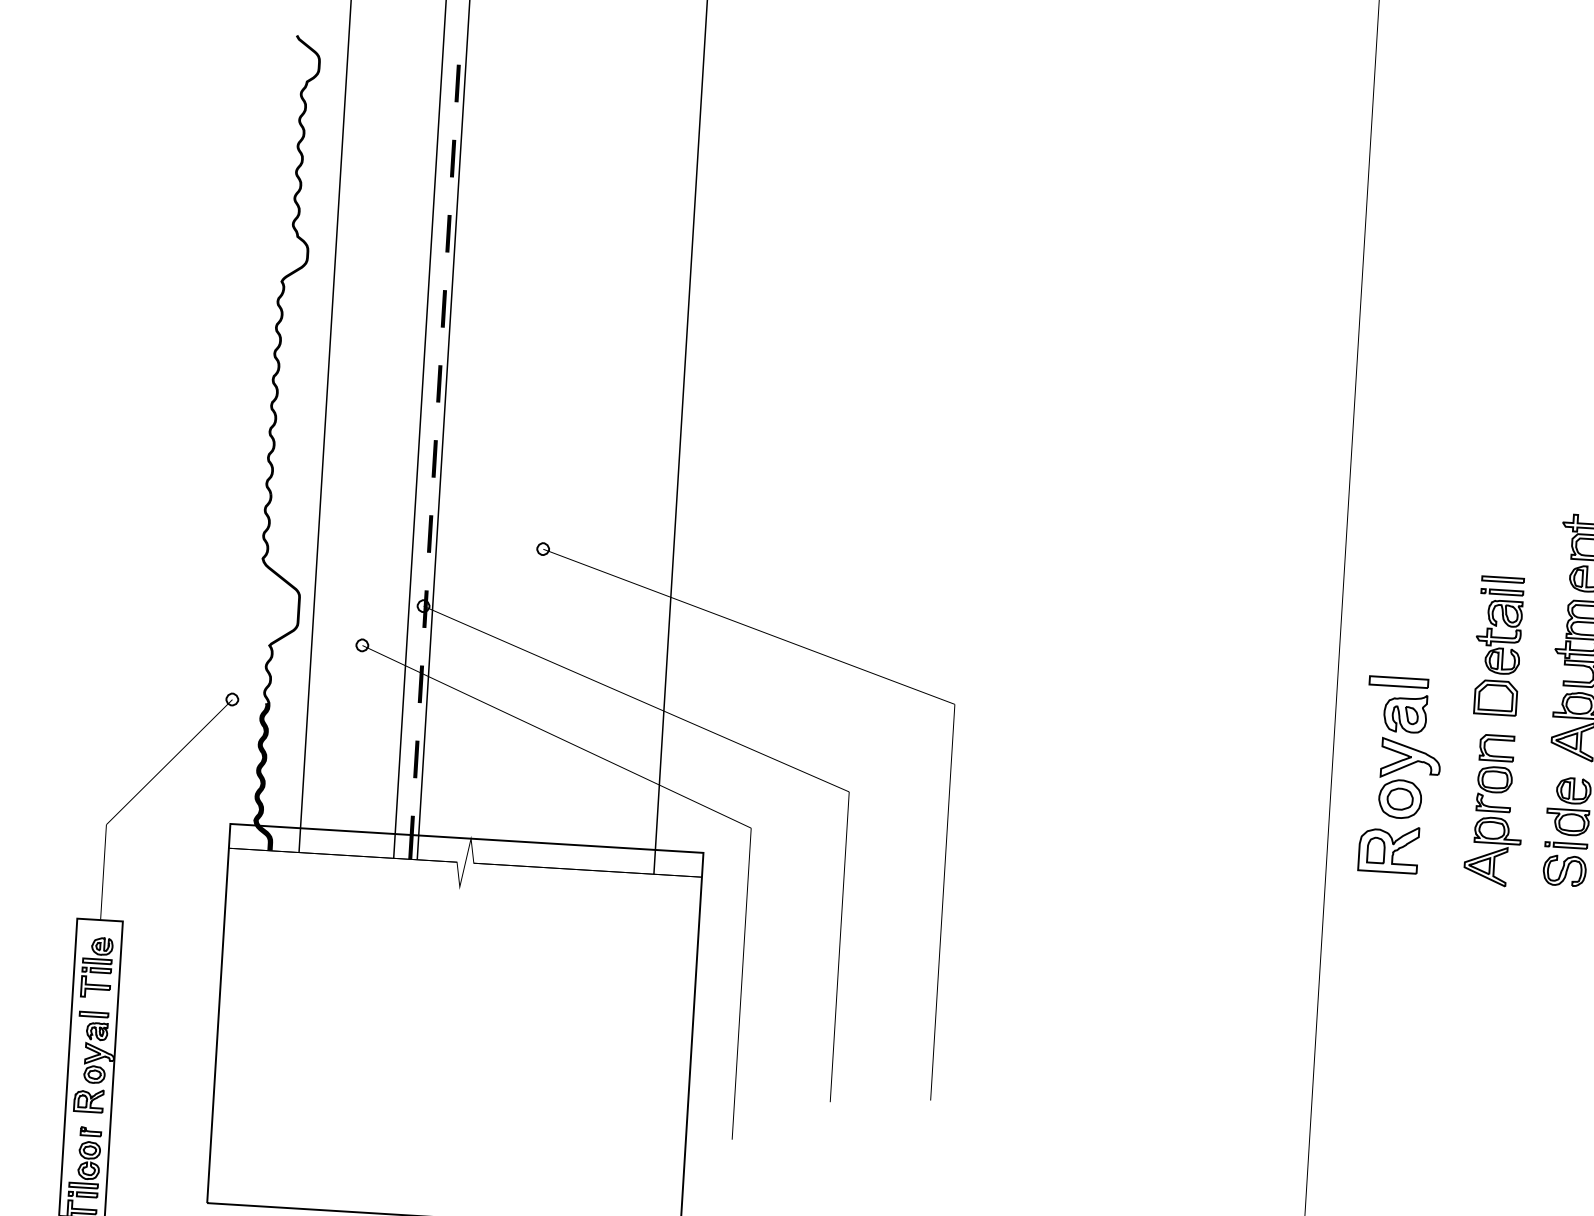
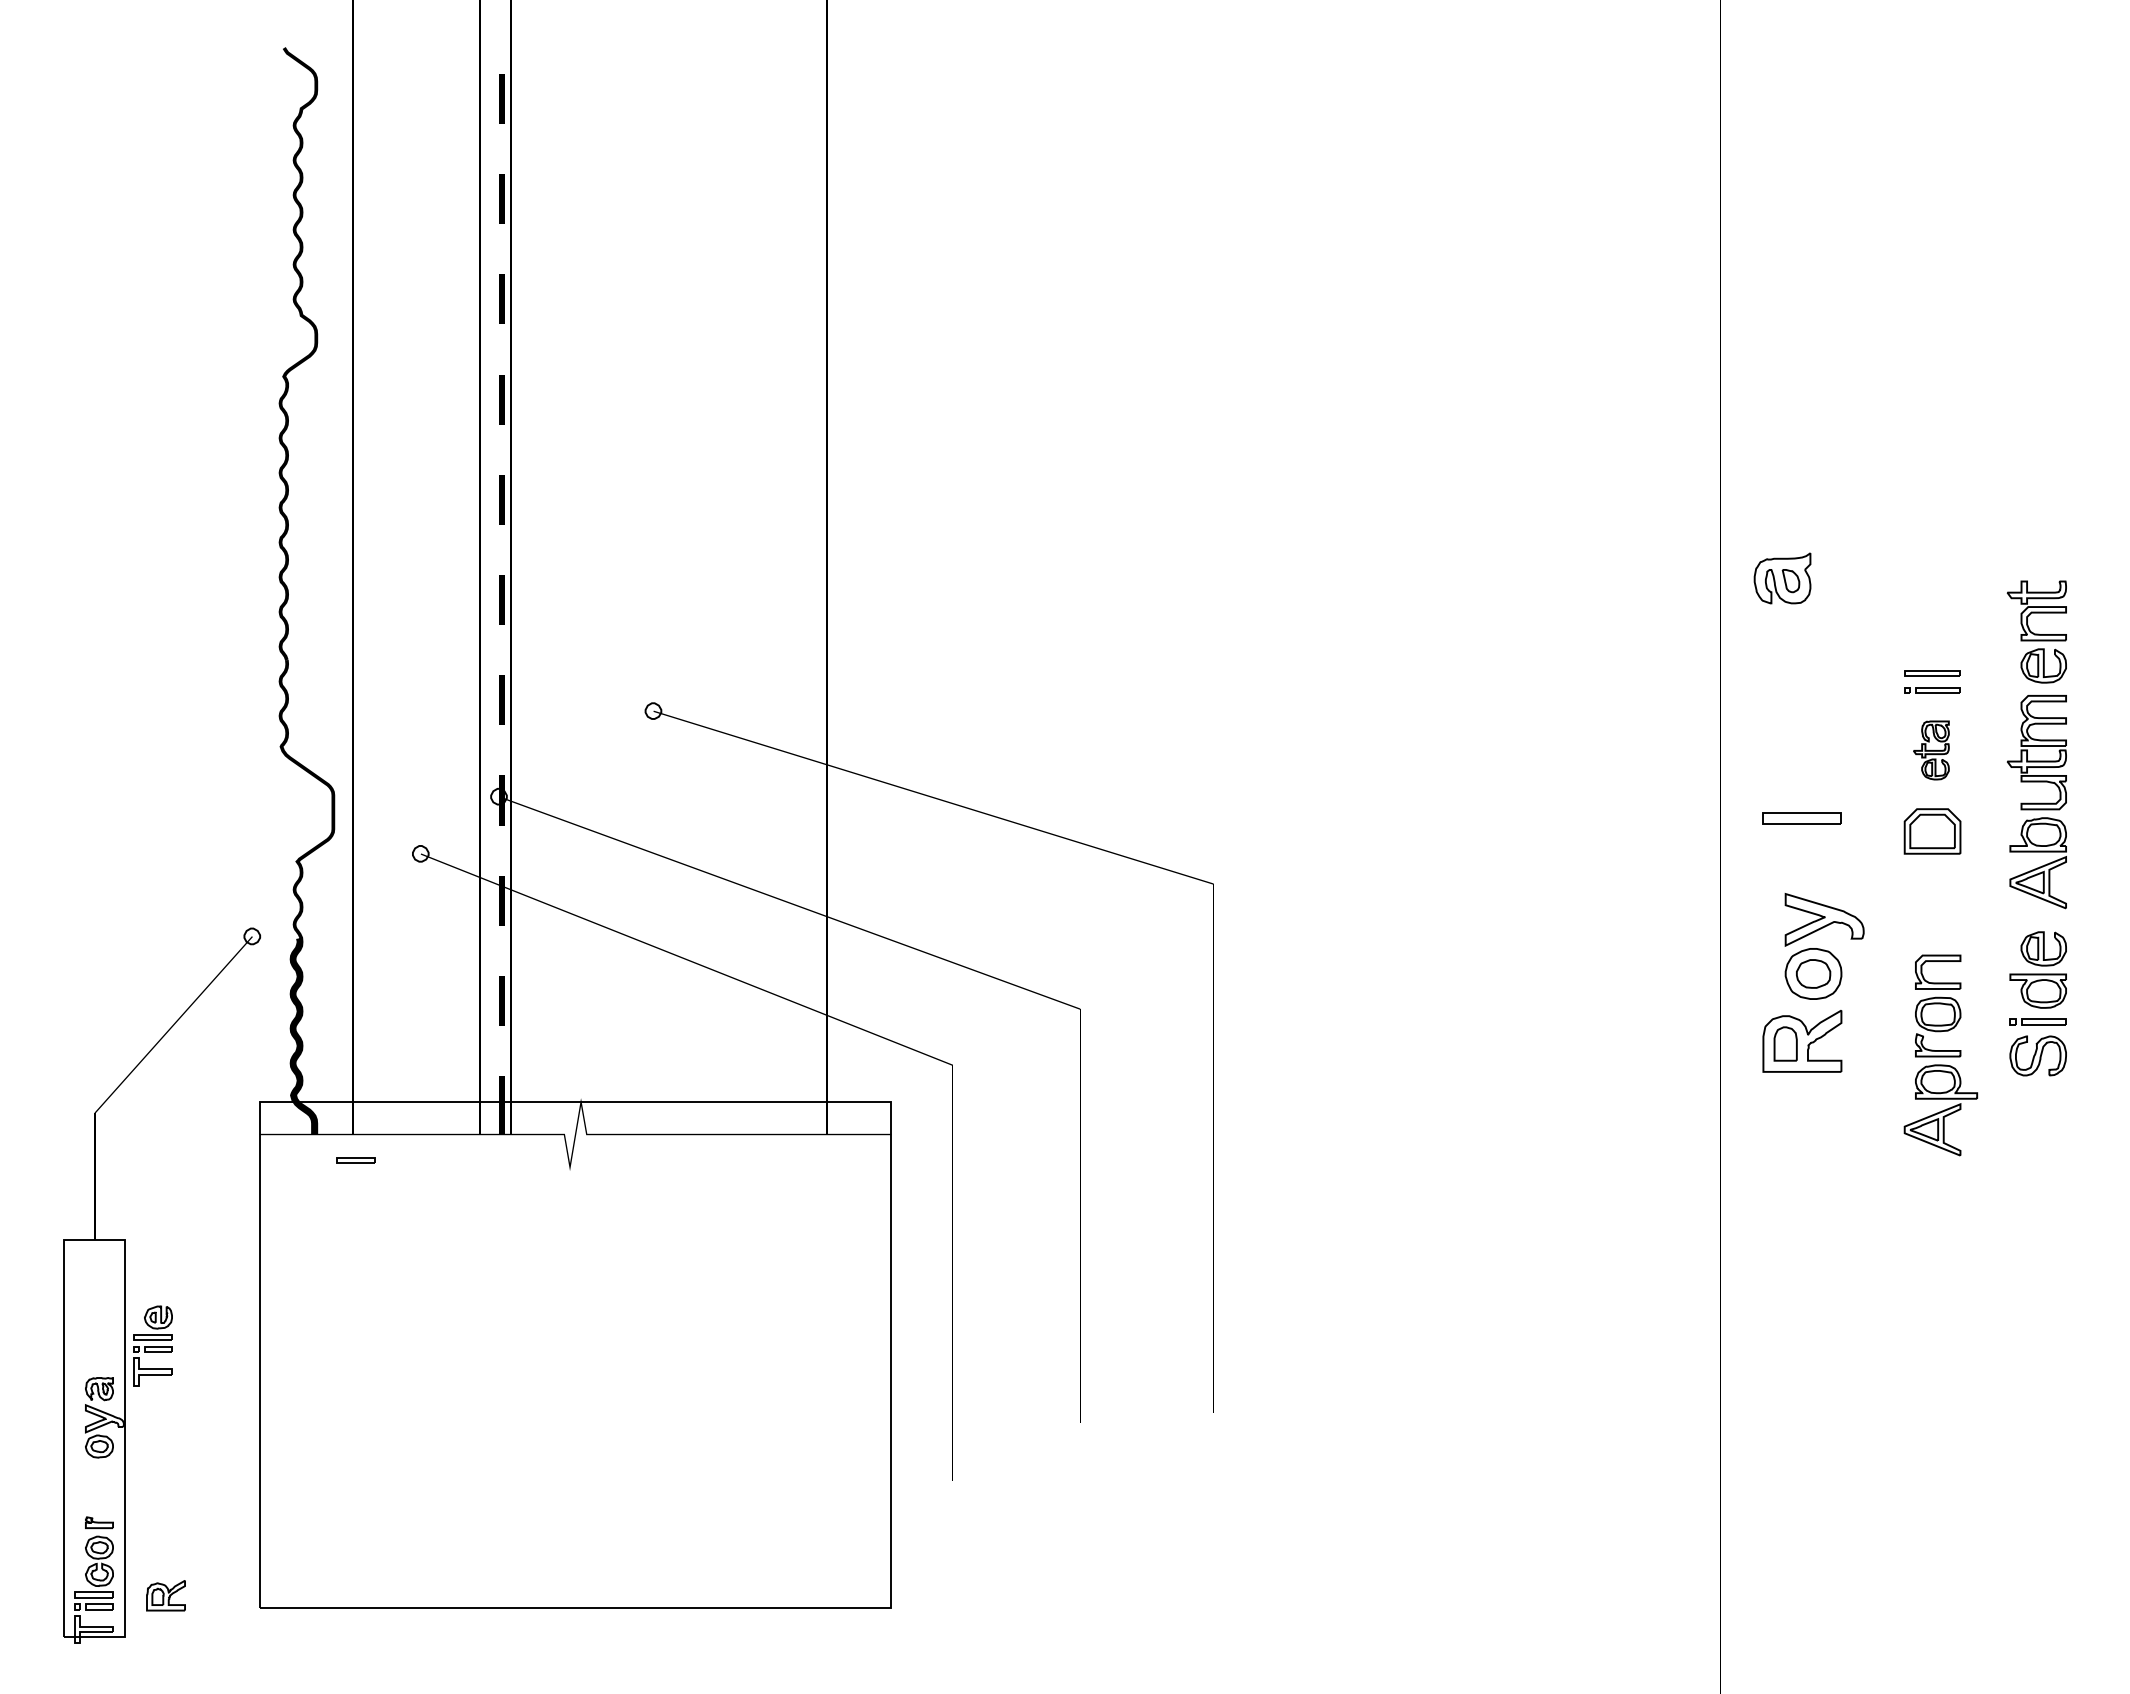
part: (1498, 637) -> (1931, 750), size x0.6
part: (1405, 713) -> (1782, 578), moved
part: (1494, 810) -> (1940, 1055), moved
part: (96, 967) -> (152, 1345), moved
part: (93, 1014) -> (355, 1160), moved
part: (88, 1100) -> (165, 1595), moved

